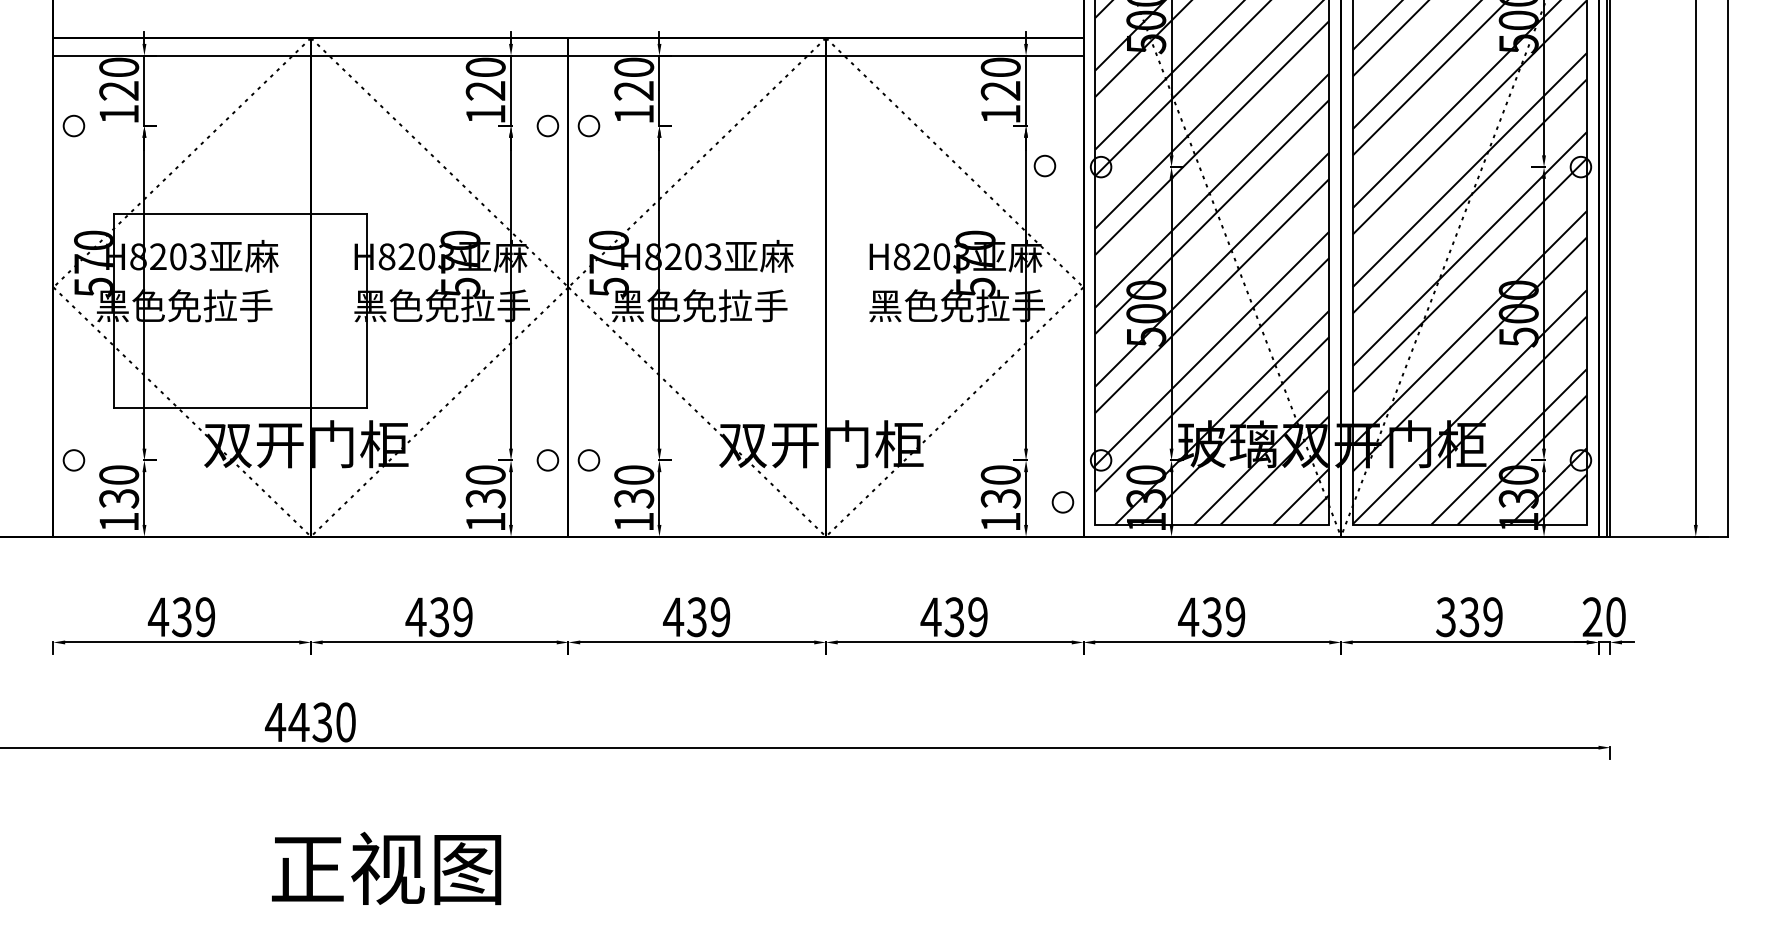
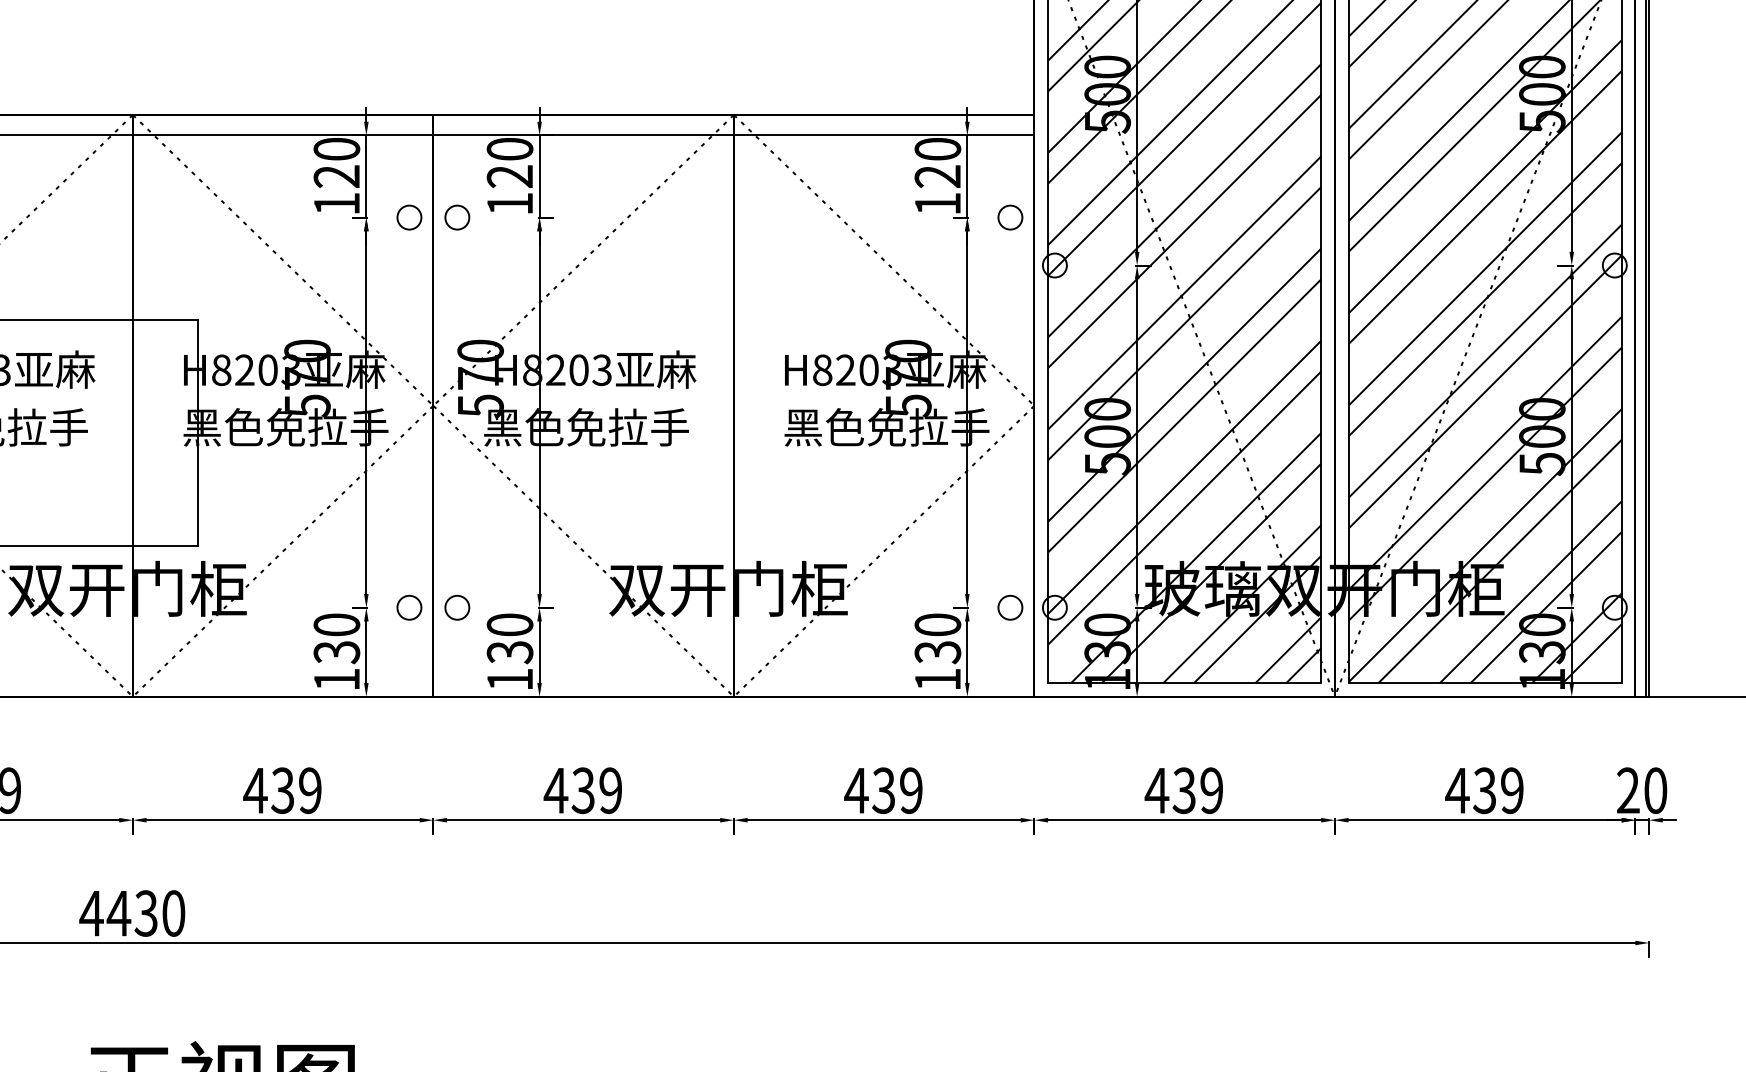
circle: (1044, 165) -> (1009, 216), moved
circle: (1062, 502) -> (1009, 607), moved
text: (1445, 617) -> (1456, 791), 339 -> 439

